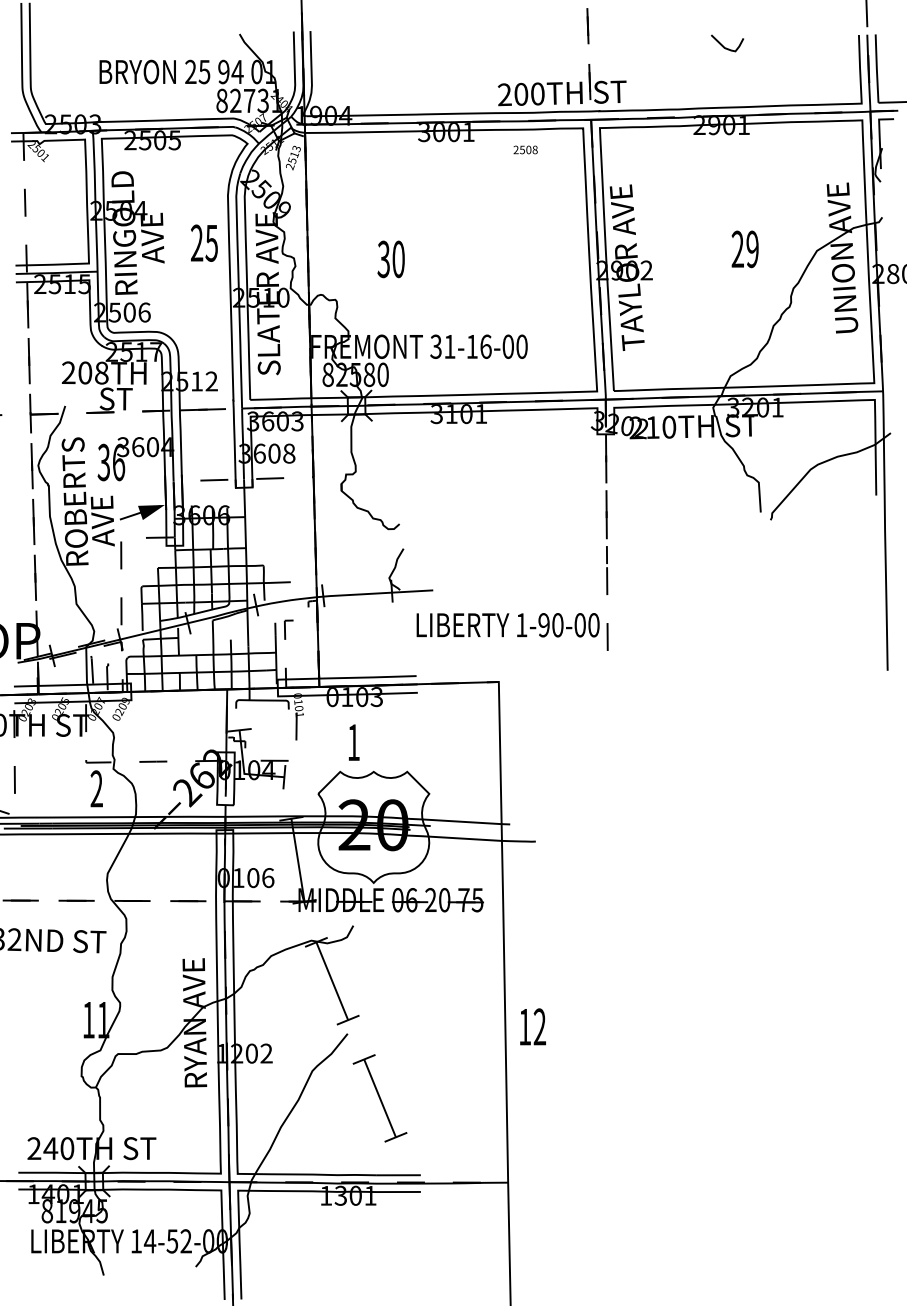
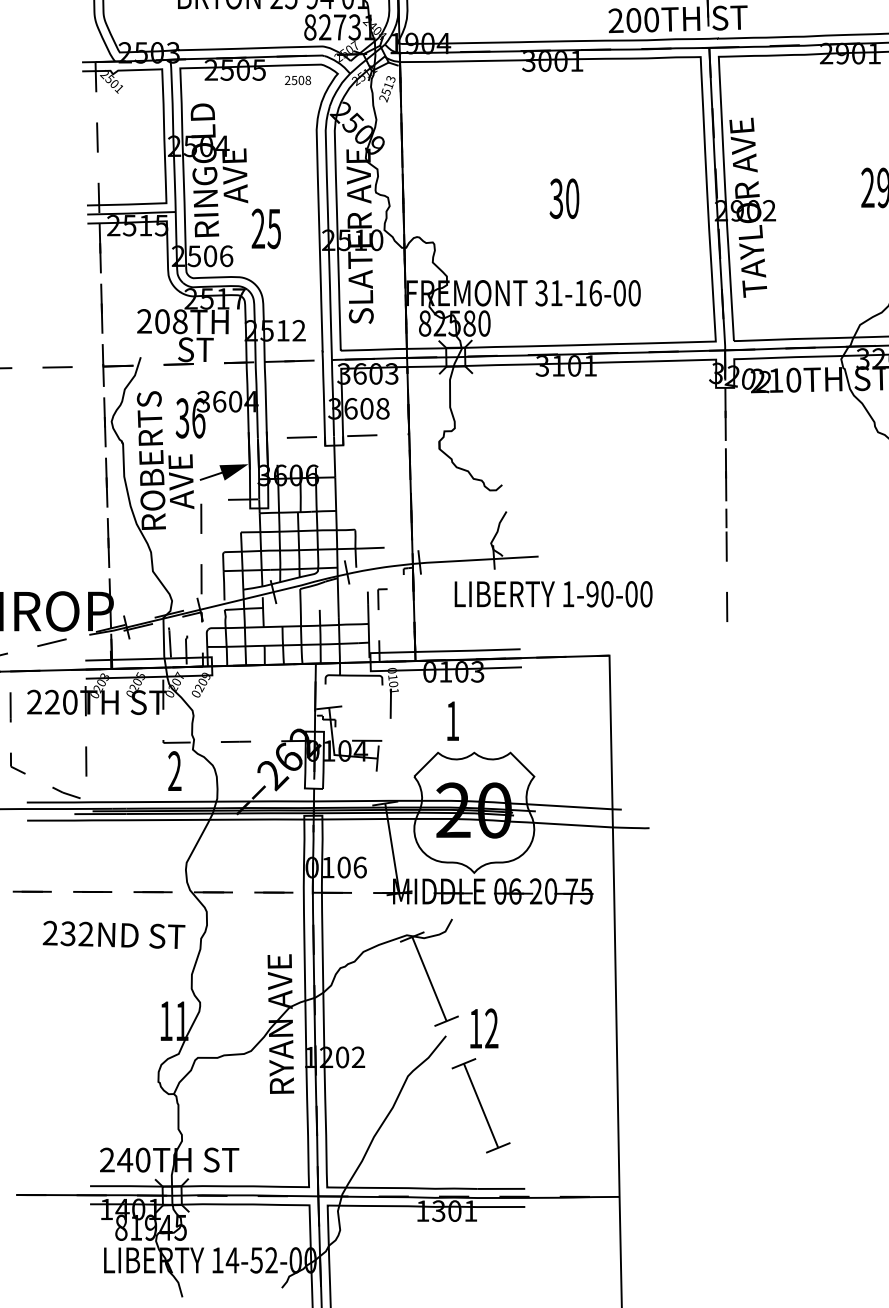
text: (525, 149) -> (297, 79), moved
text: (204, 242) -> (266, 228), moved
text: (390, 259) -> (563, 198), moved
text: (507, 625) -> (552, 594), moved
text: (532, 1026) -> (483, 1028), moved

